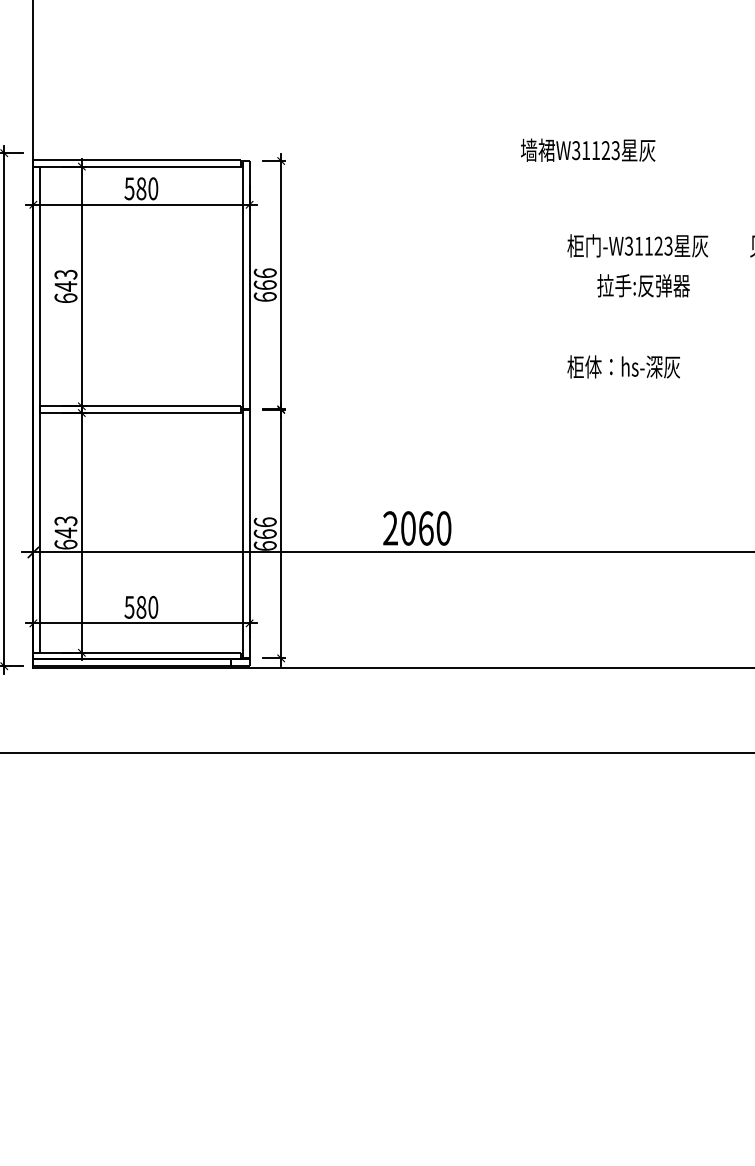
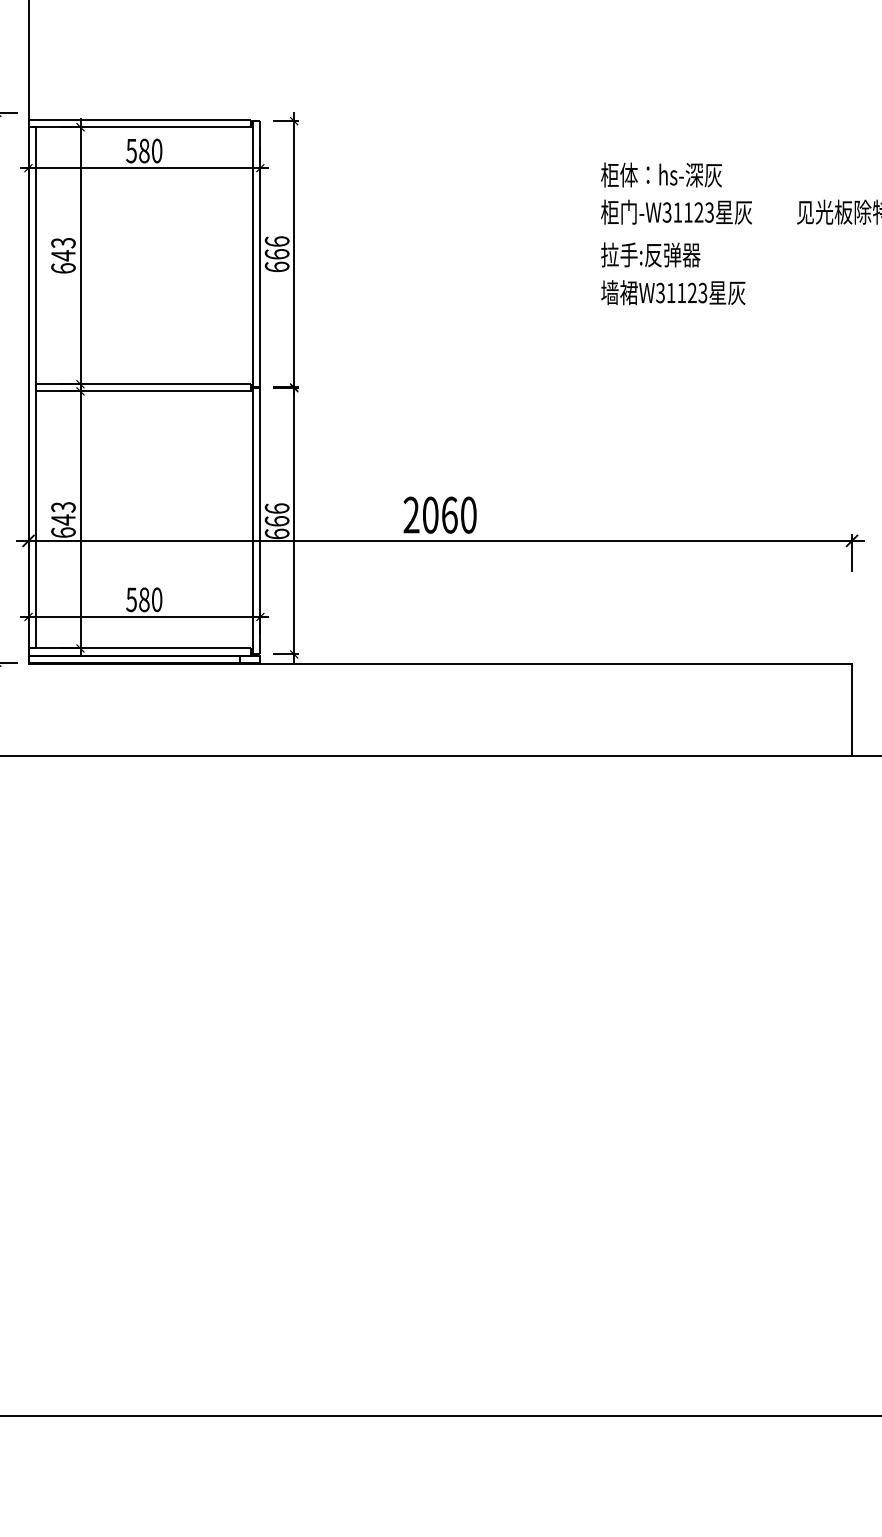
text: (588, 150) -> (673, 292), moved
text: (643, 285) -> (650, 254), moved
text: (623, 366) -> (661, 174), moved

